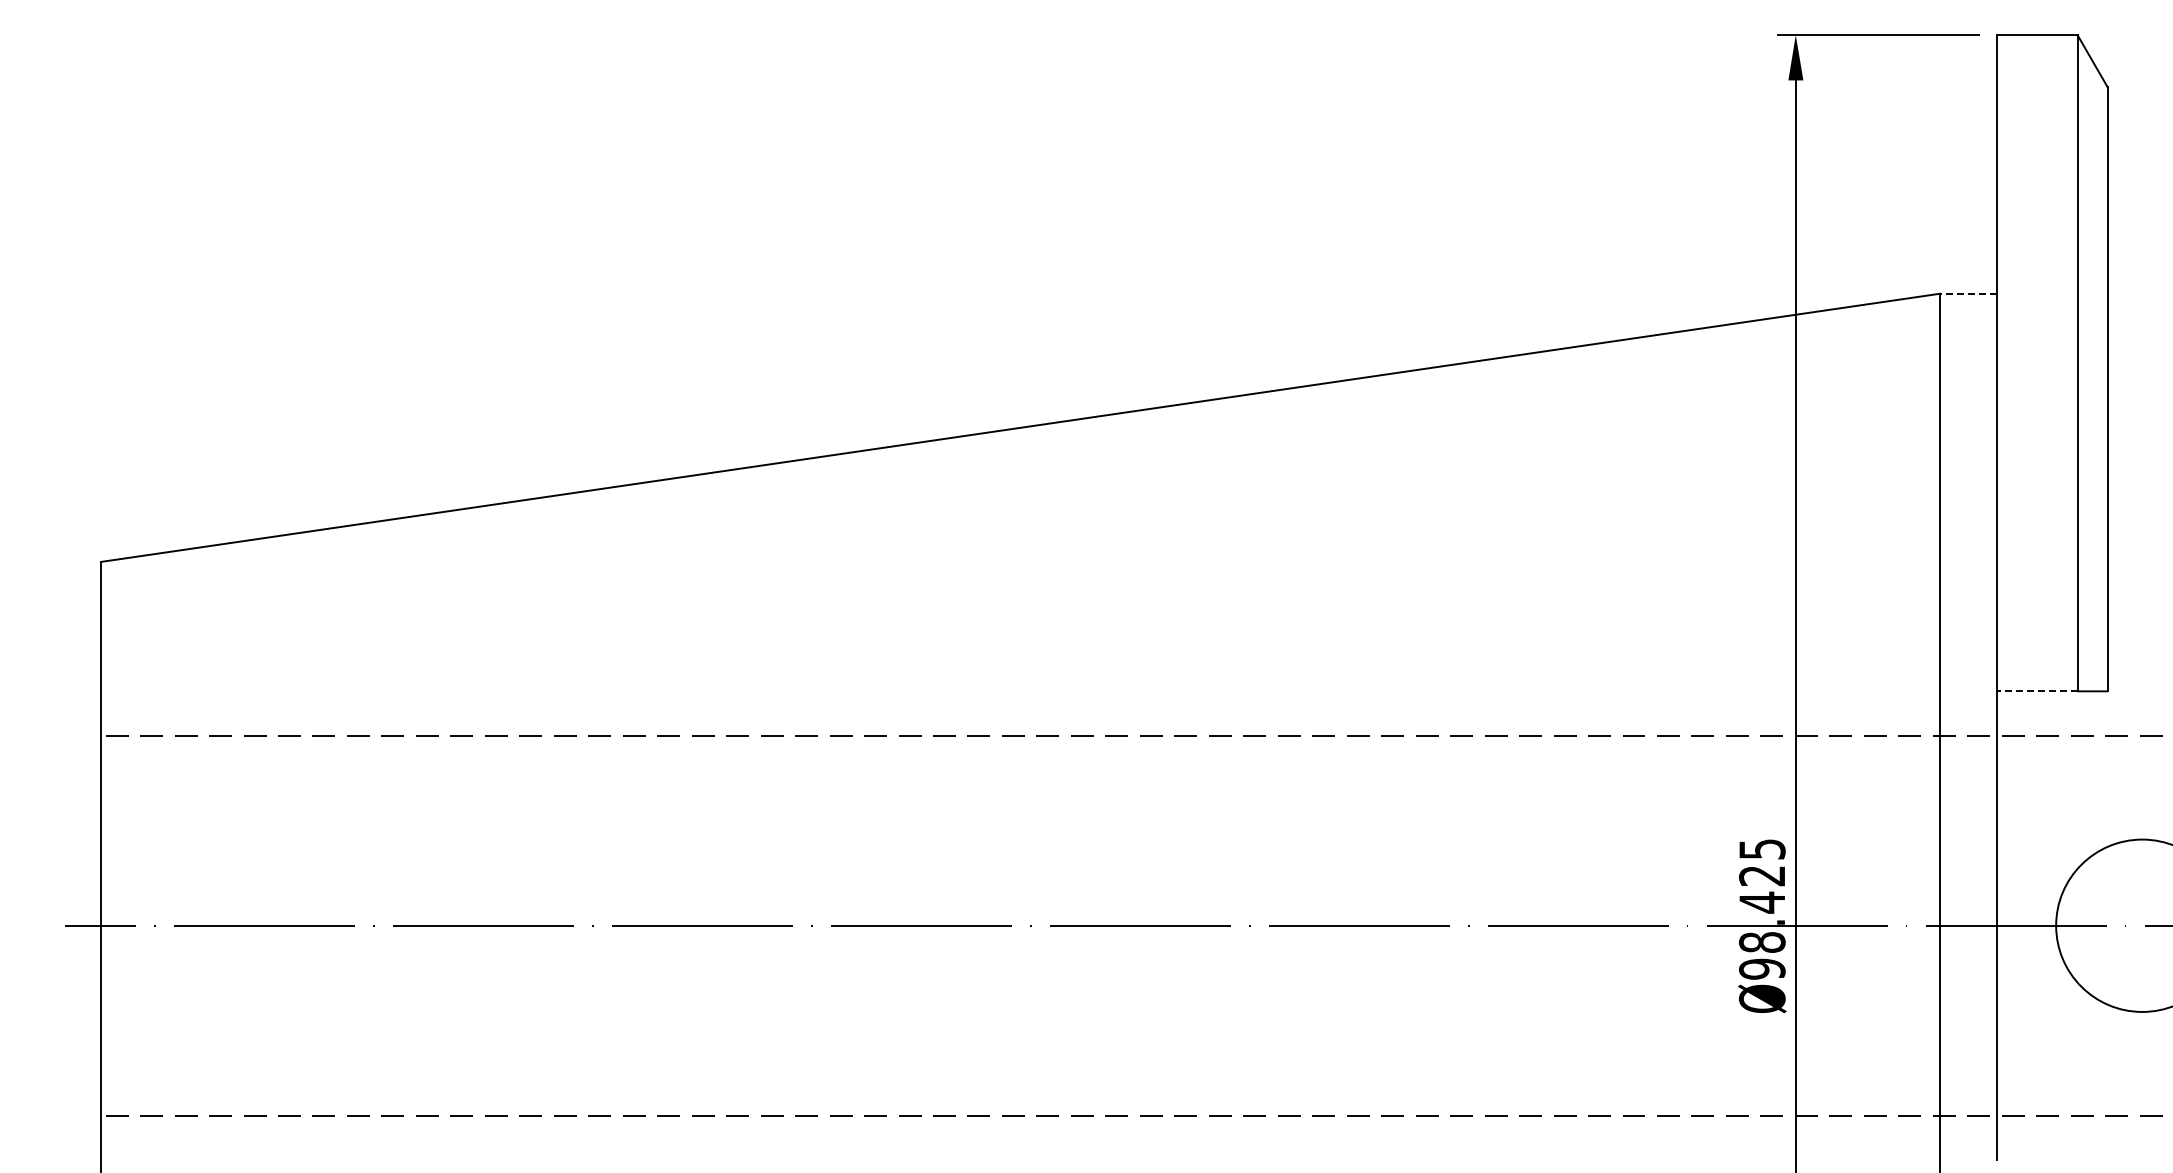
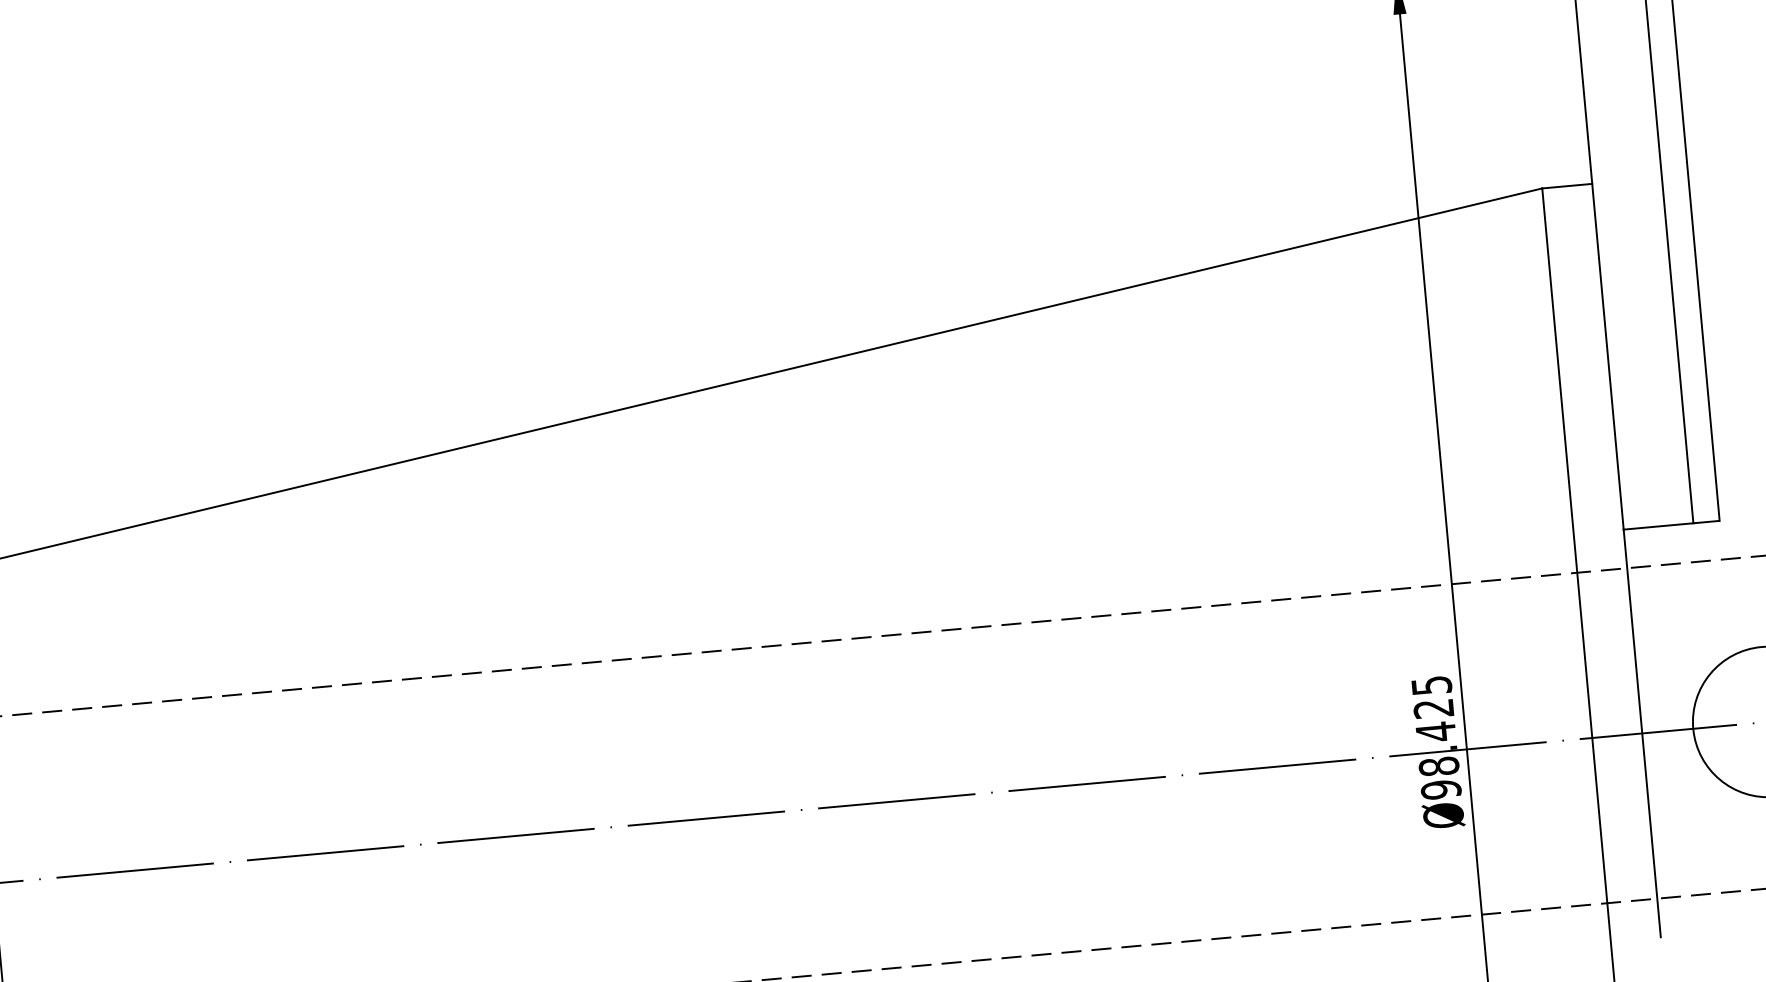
line: (1968, 293) -> (1567, 185), dashed -> solid
line: (2037, 691) -> (1658, 526), dashed -> solid

